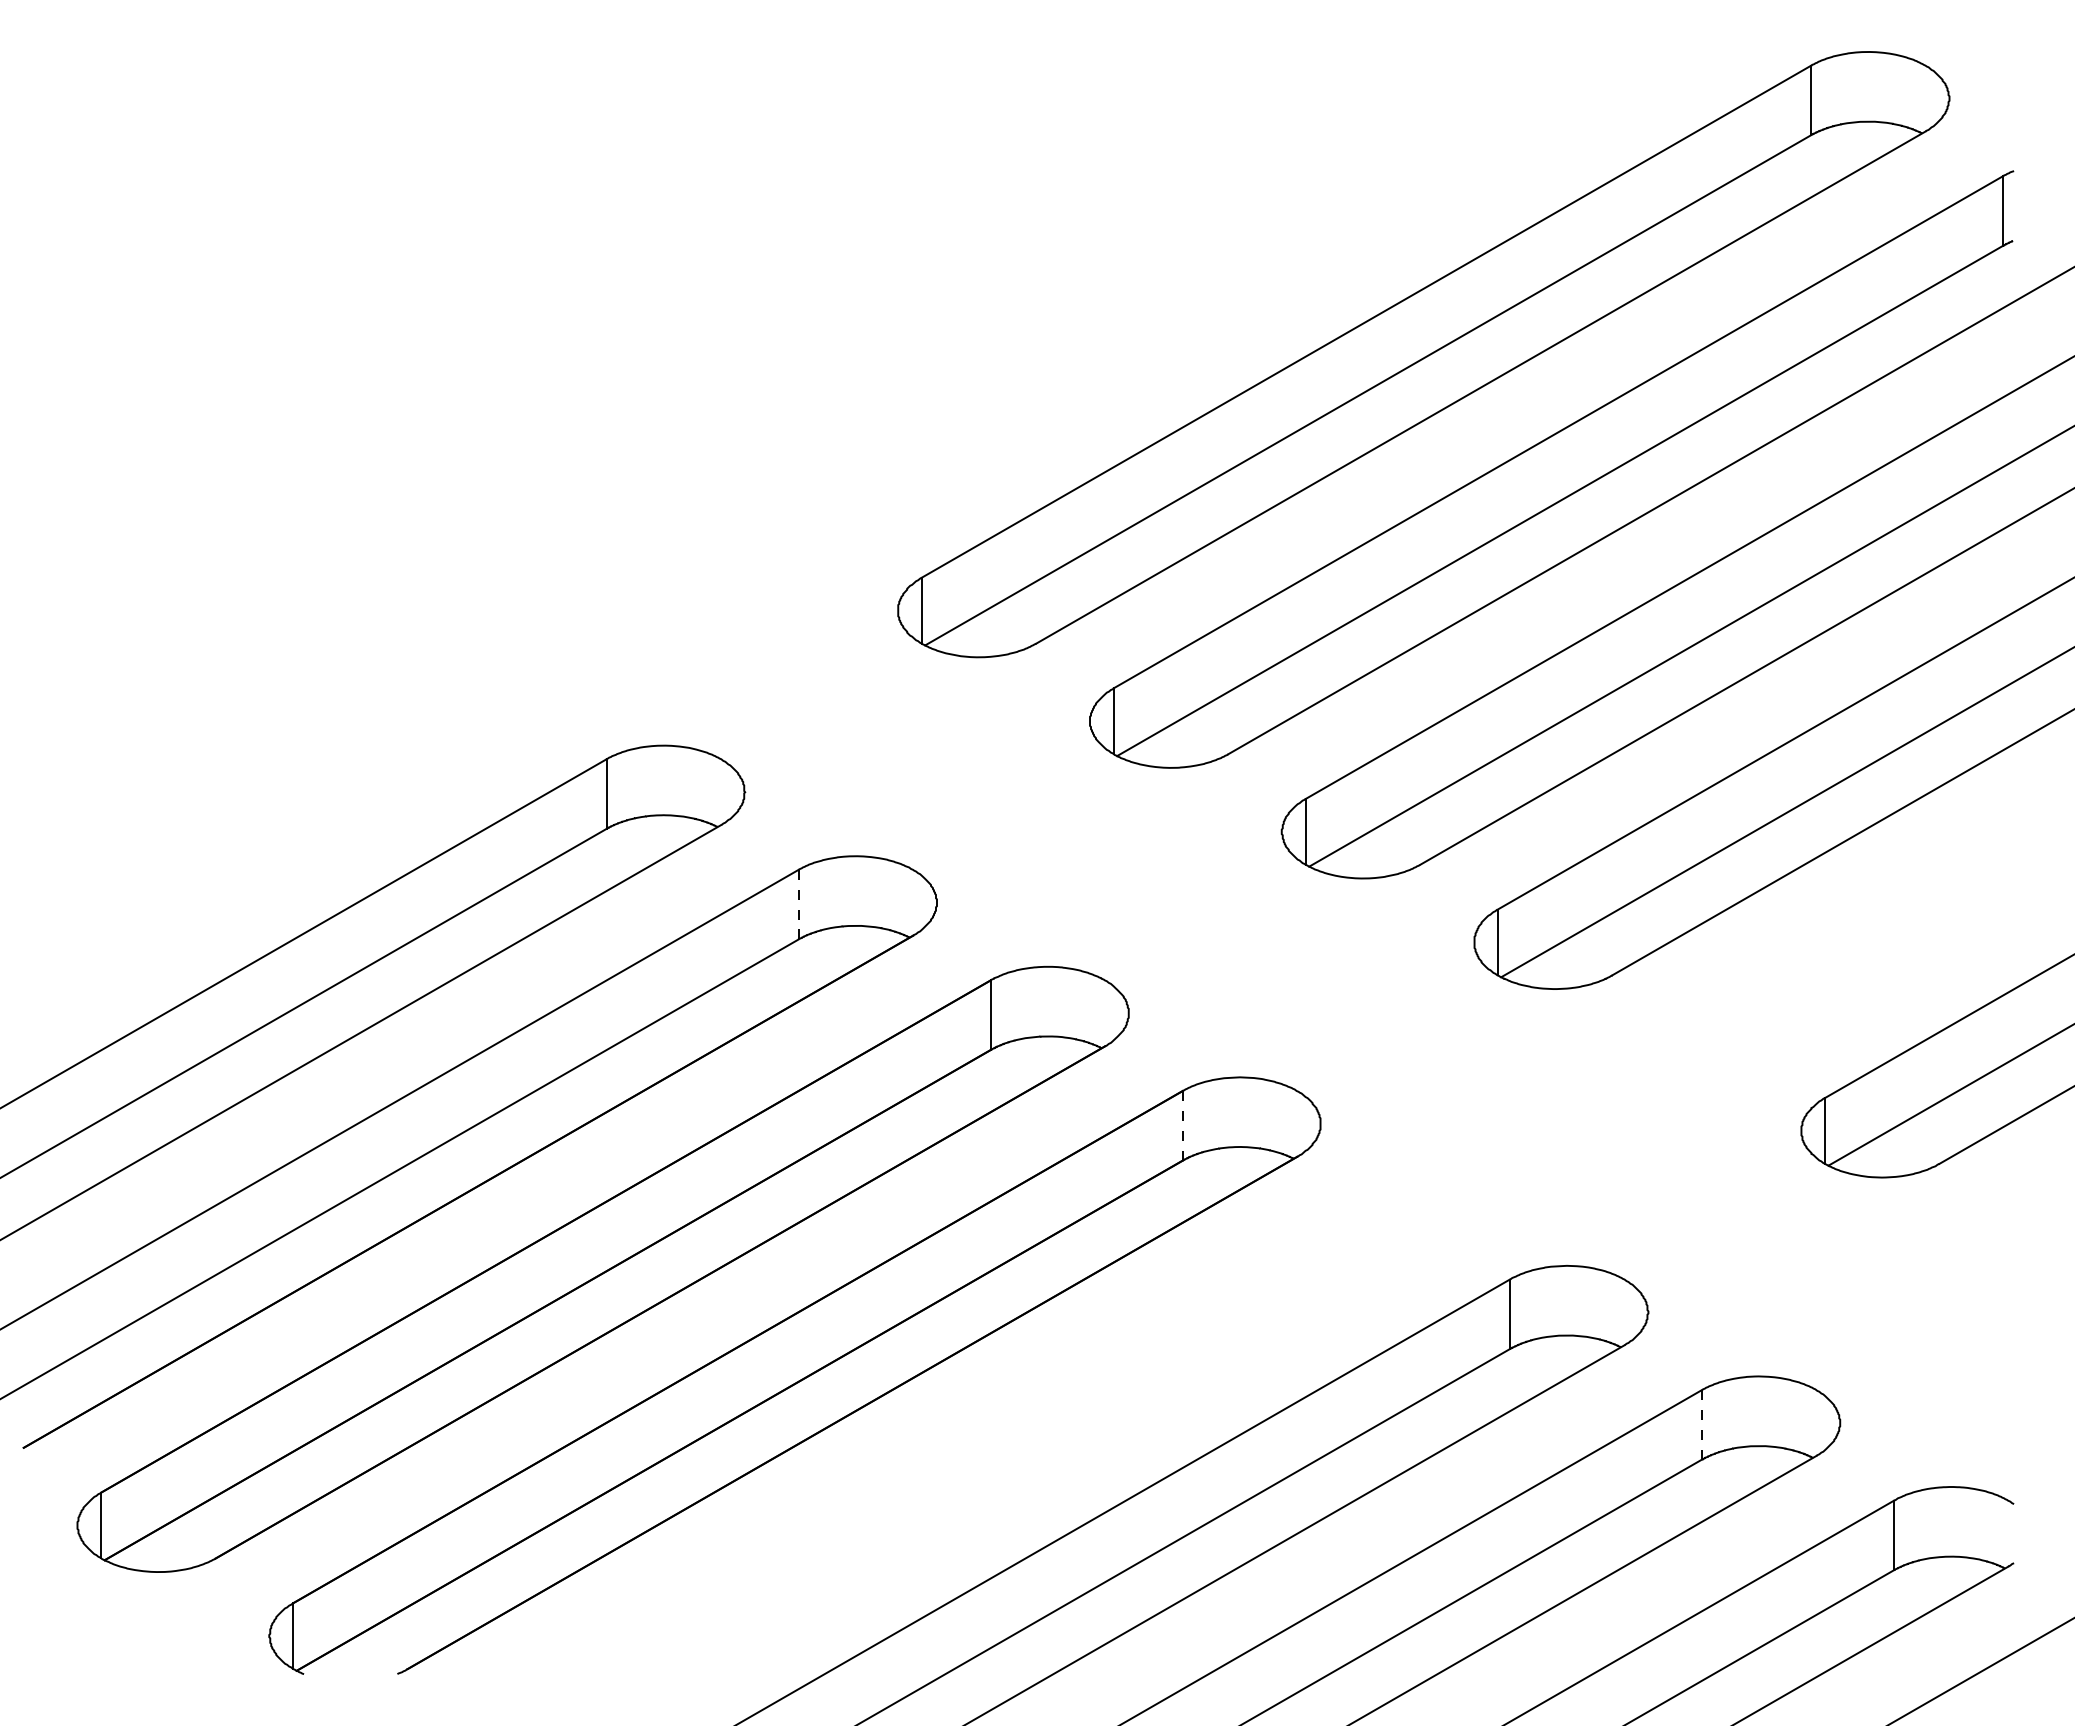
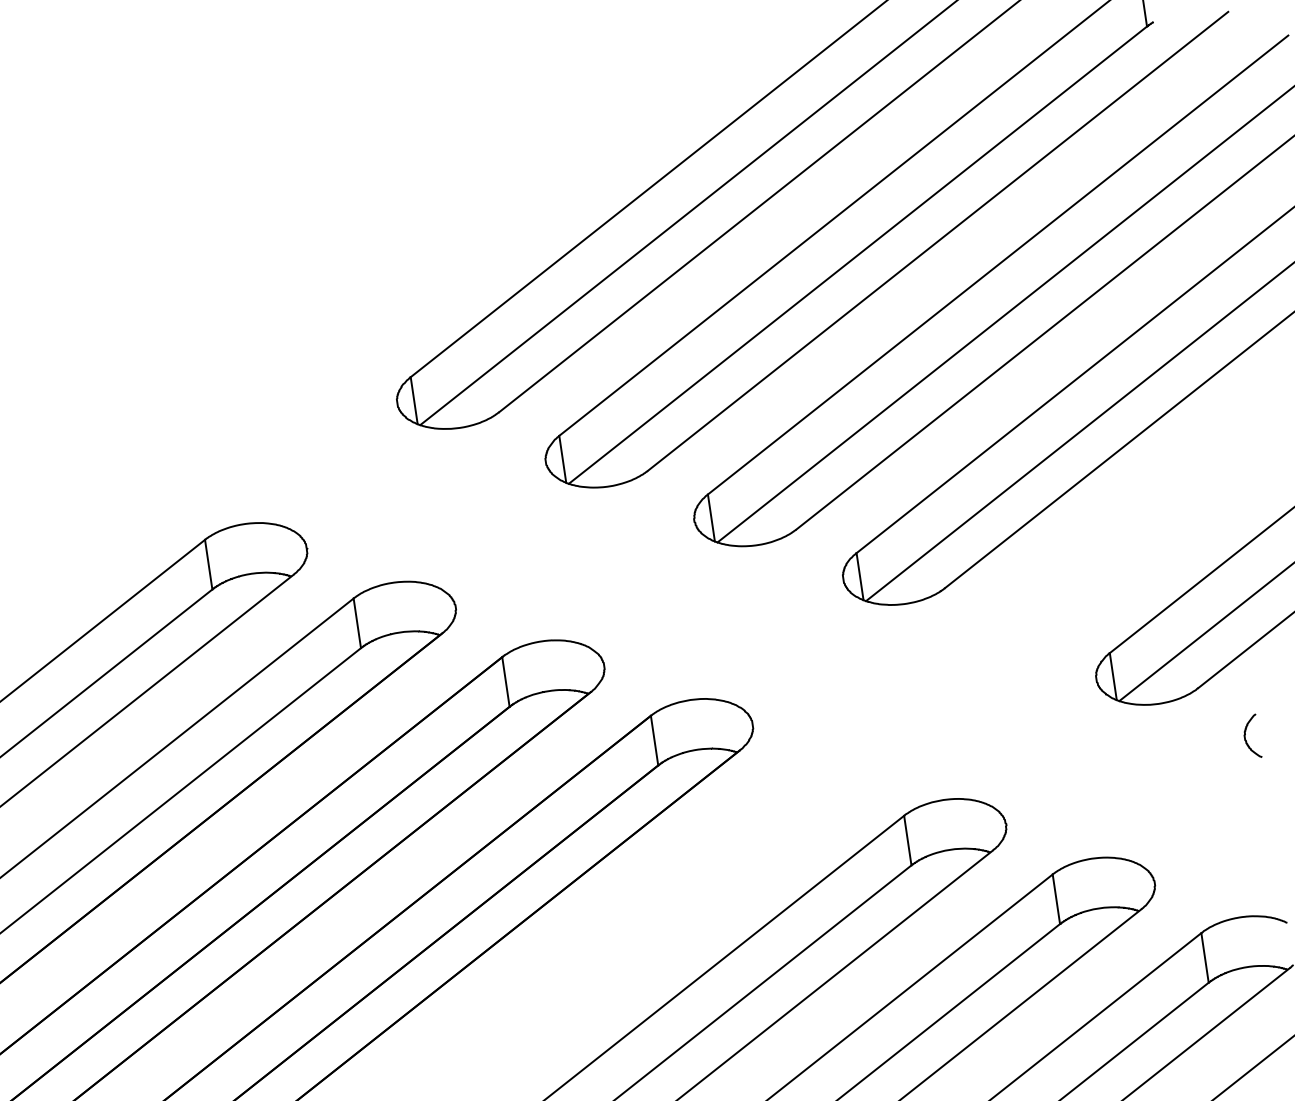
line: (798, 904) -> (357, 623), dashed -> solid
line: (1182, 1125) -> (654, 740), dashed -> solid
curve: (1994, 1241) -> (1245, 737), added
line: (1701, 1424) -> (1056, 899), dashed -> solid

